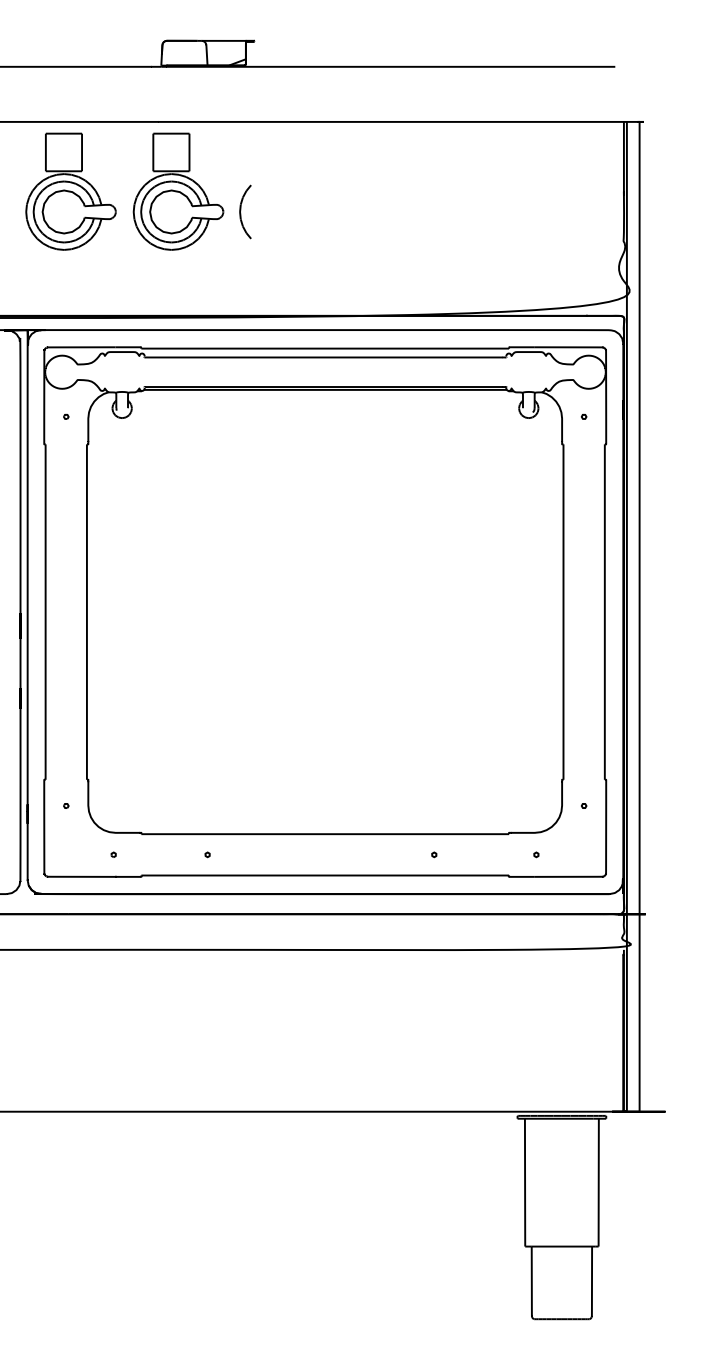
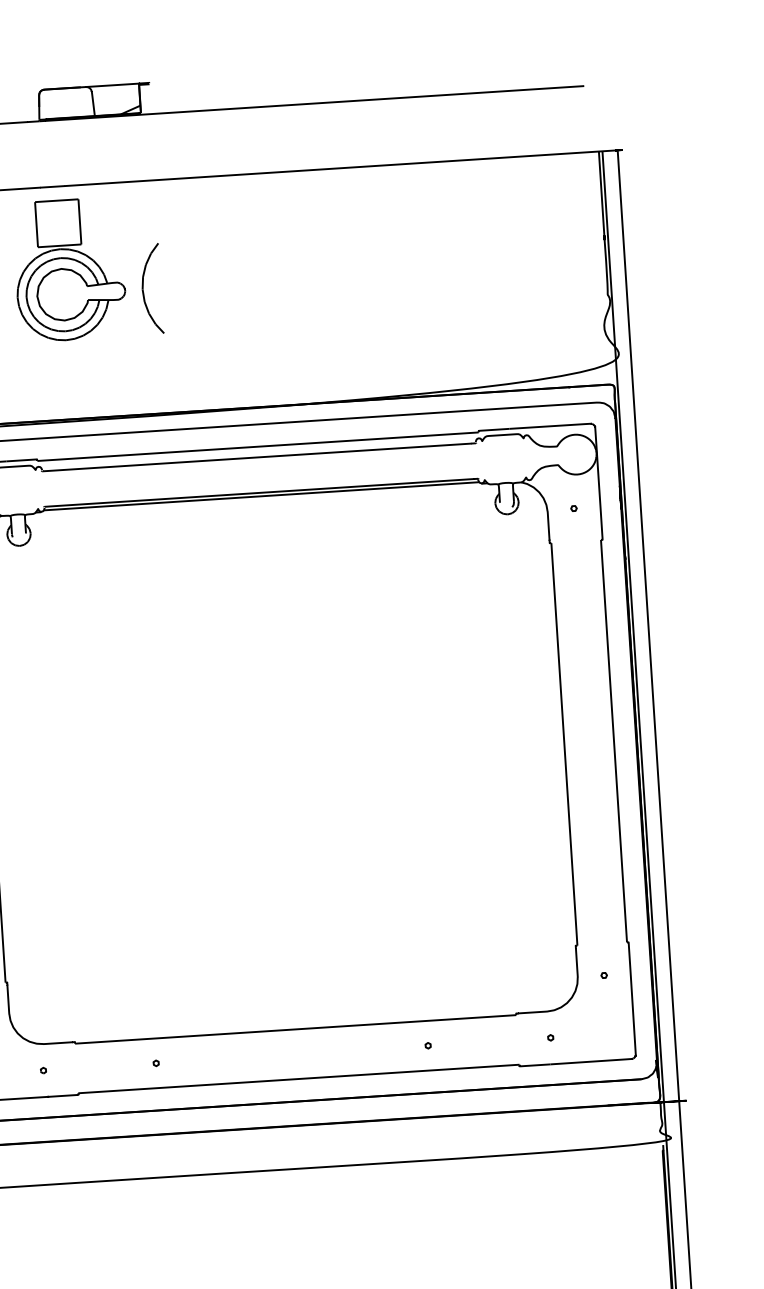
part: (245, 211) -> (151, 288), size x1.4

